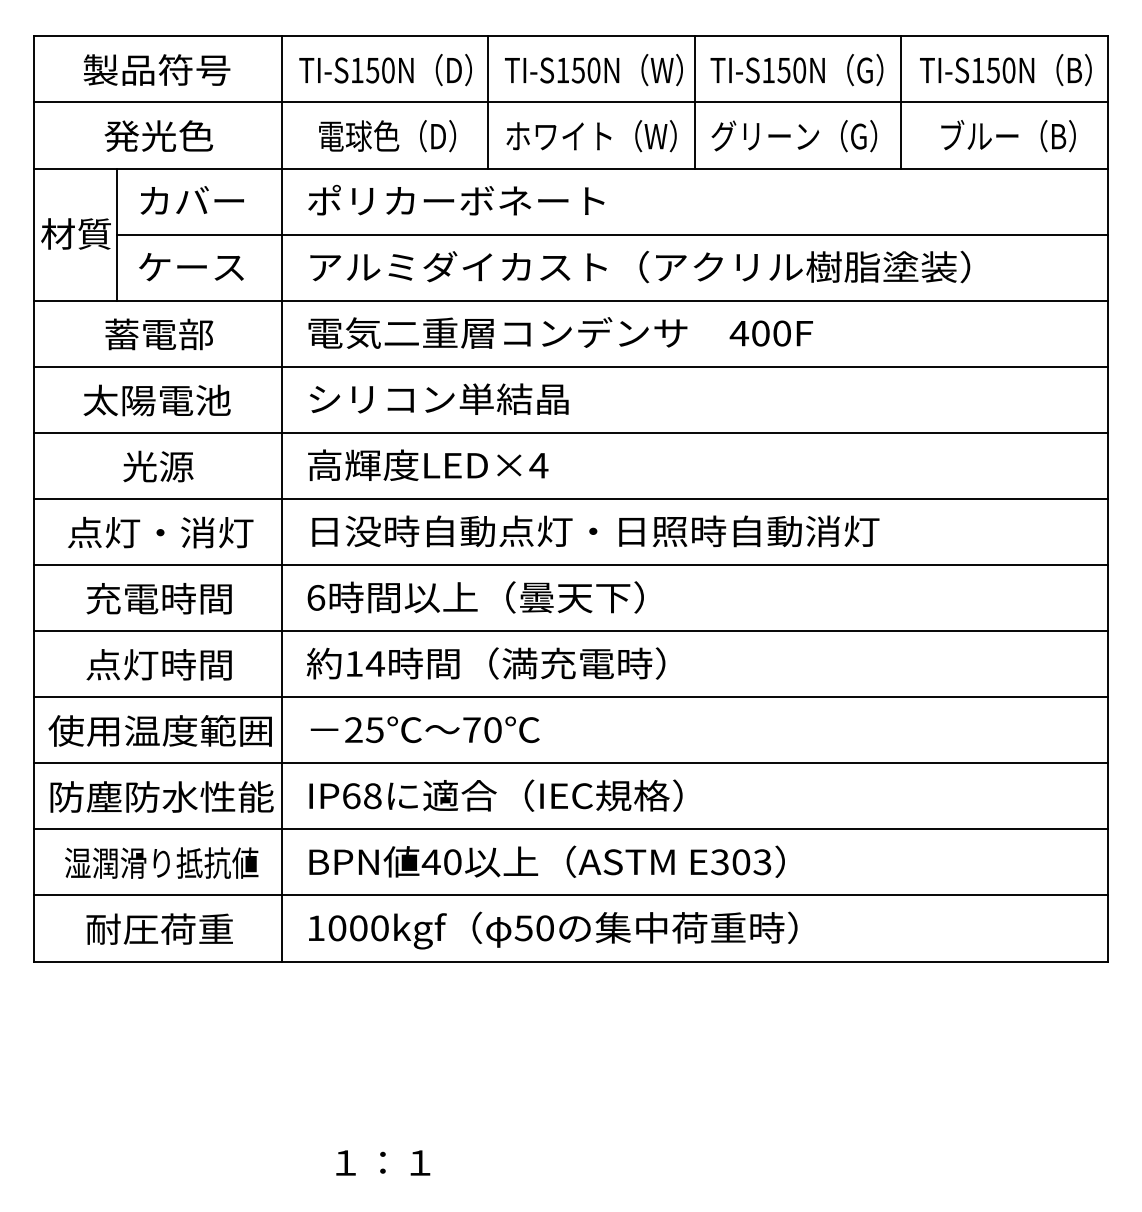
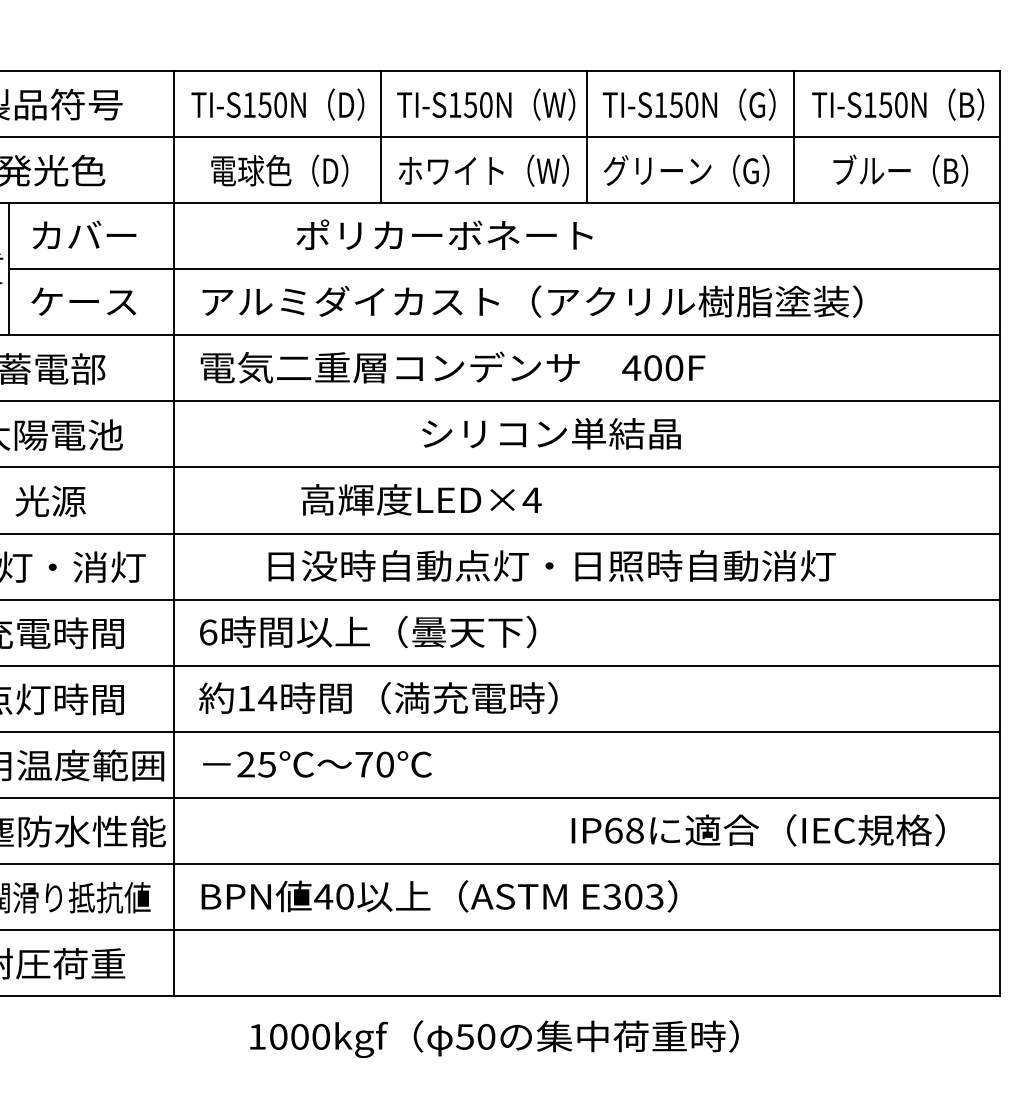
text: (456, 199) -> (444, 234), moved
text: (439, 398) -> (551, 433), moved
text: (428, 464) -> (421, 499), moved
text: (595, 531) -> (551, 566), moved
text: (495, 795) -> (757, 830), moved
text: (553, 930) -> (494, 1039), moved

